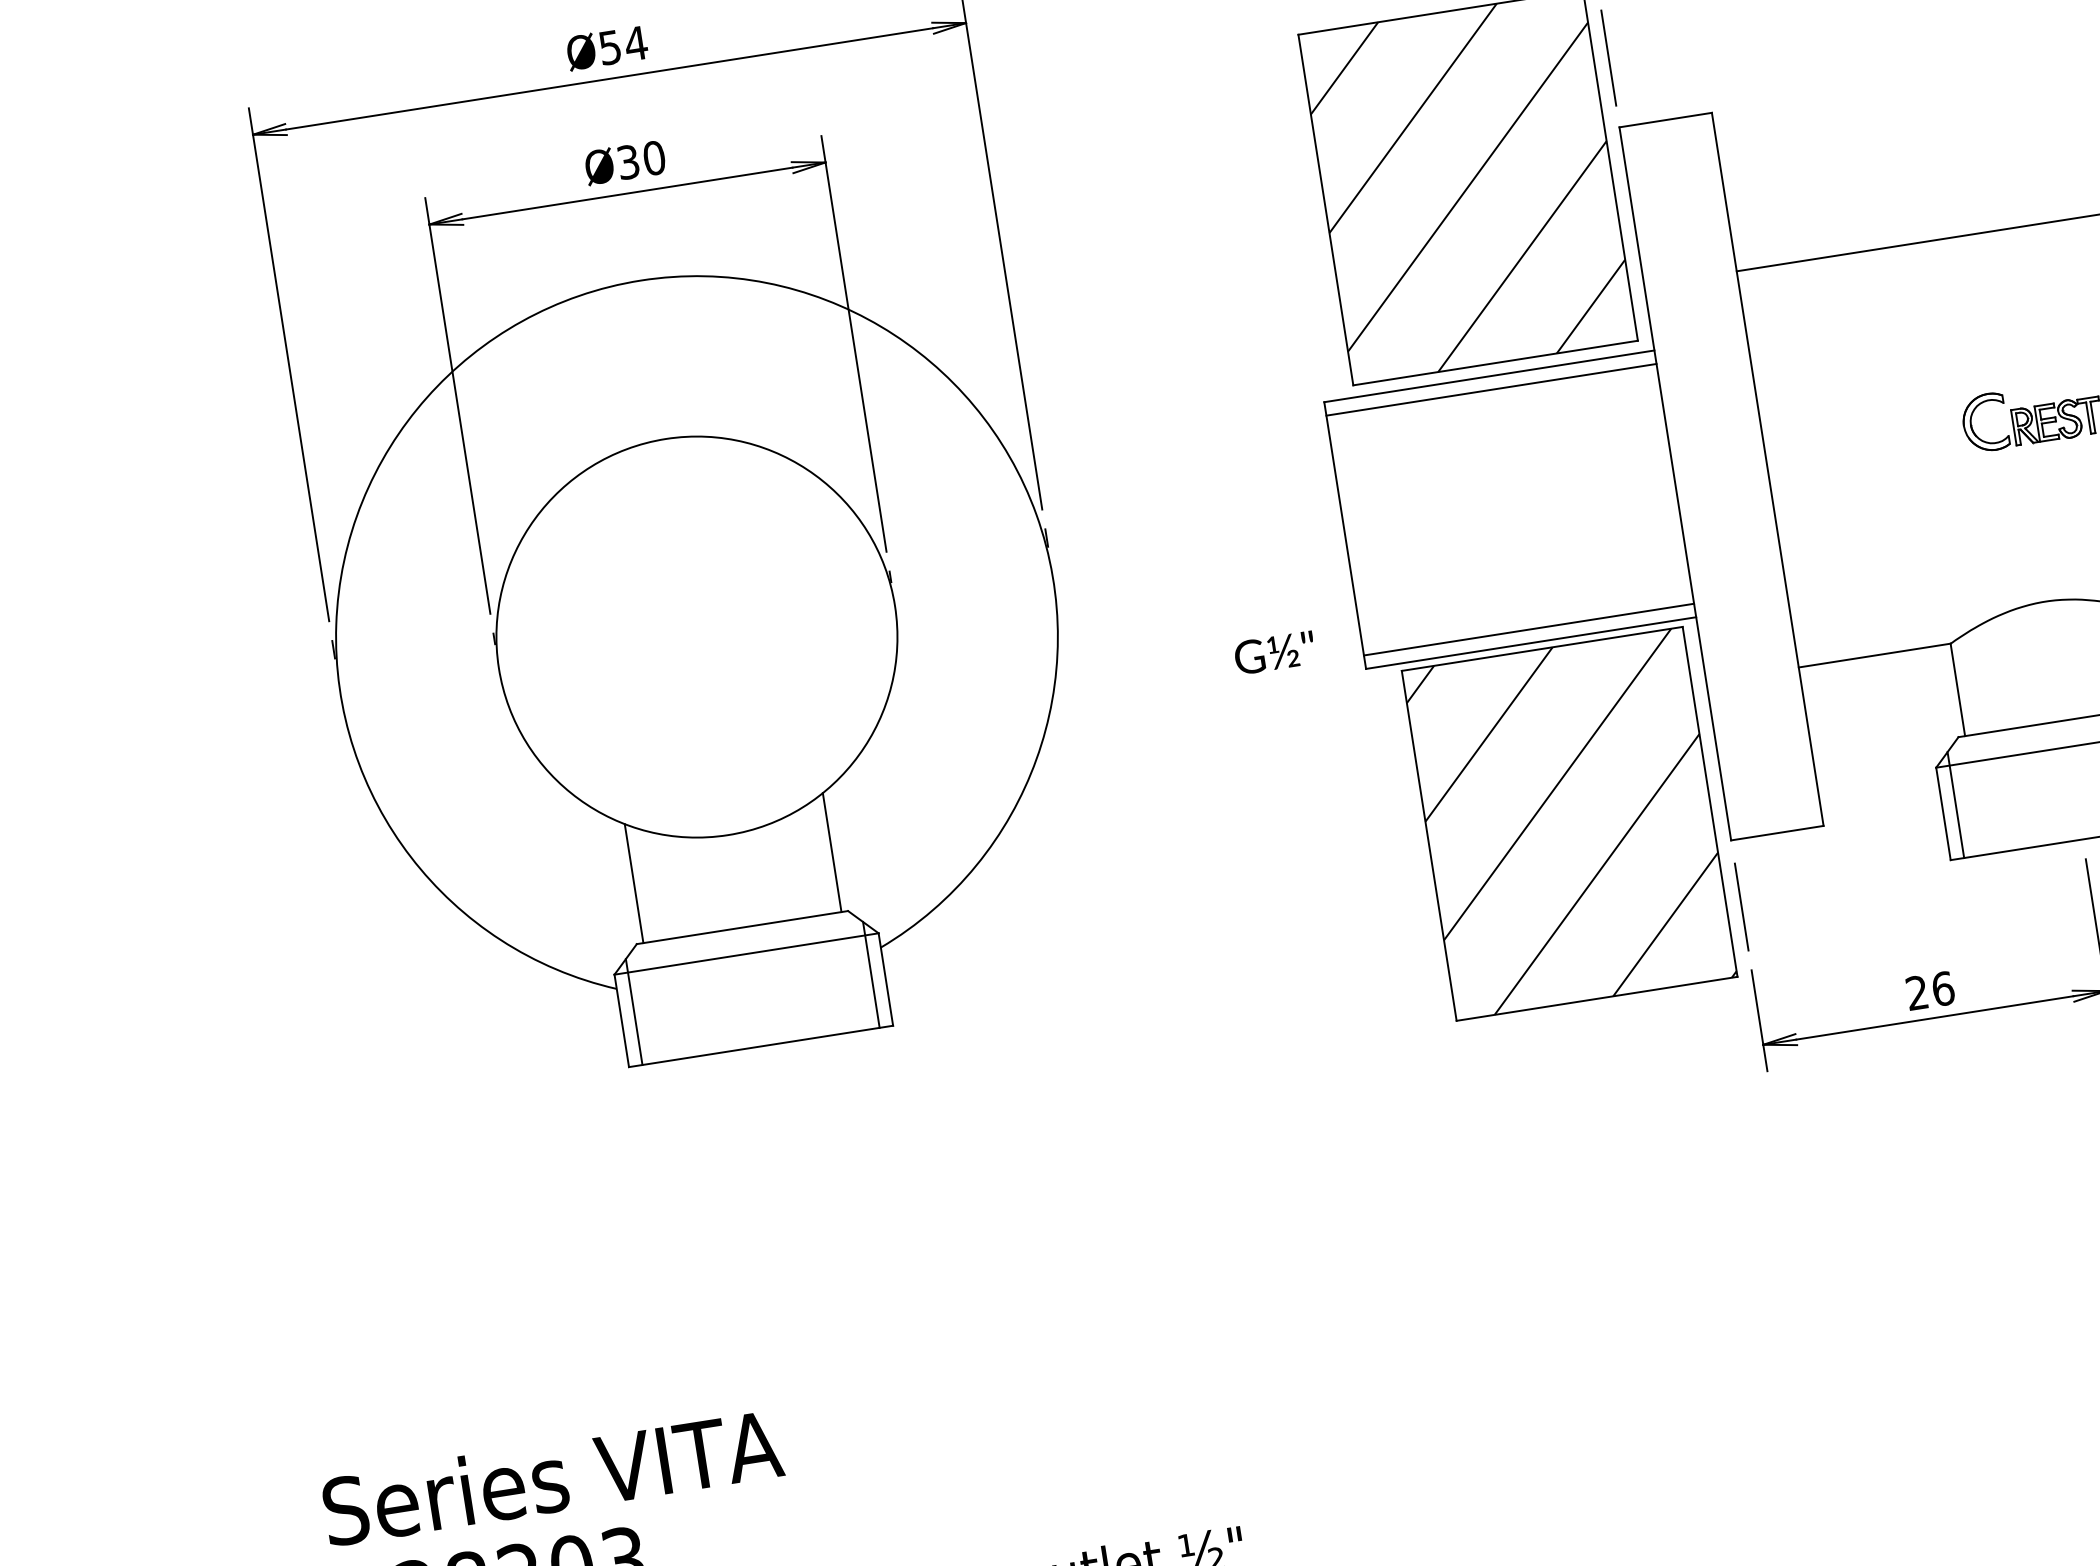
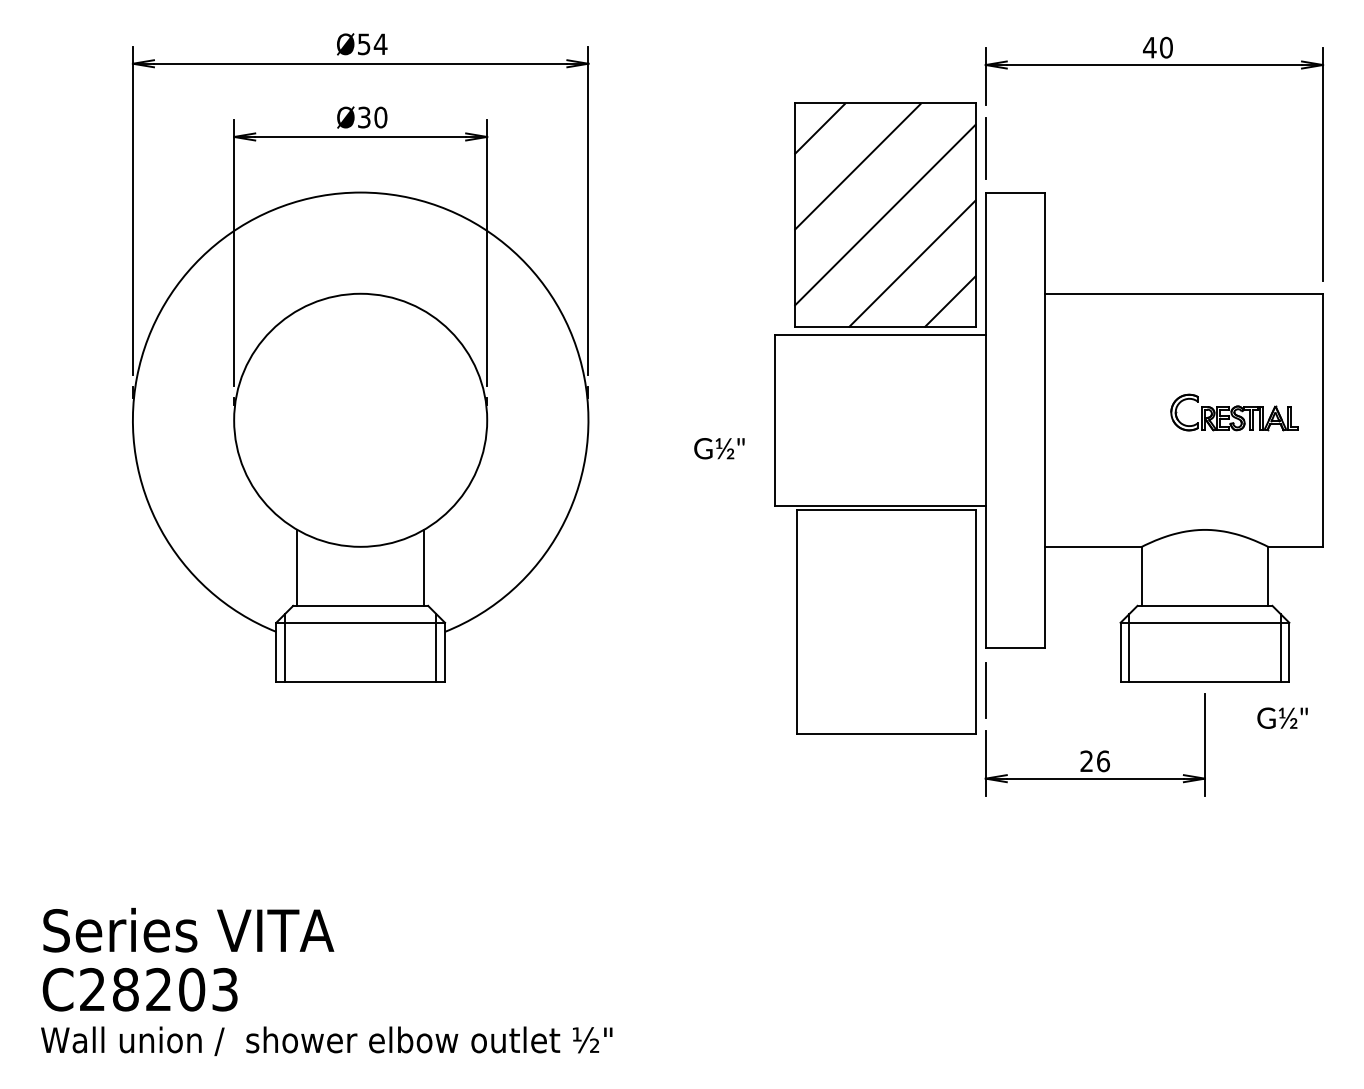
line: (1490, 389) -> (879, 343), removed
line: (1527, 629) -> (879, 496), removed
text: (1274, 652) -> (719, 448), moved
hatch: (1569, 823) -> (886, 621), removed

